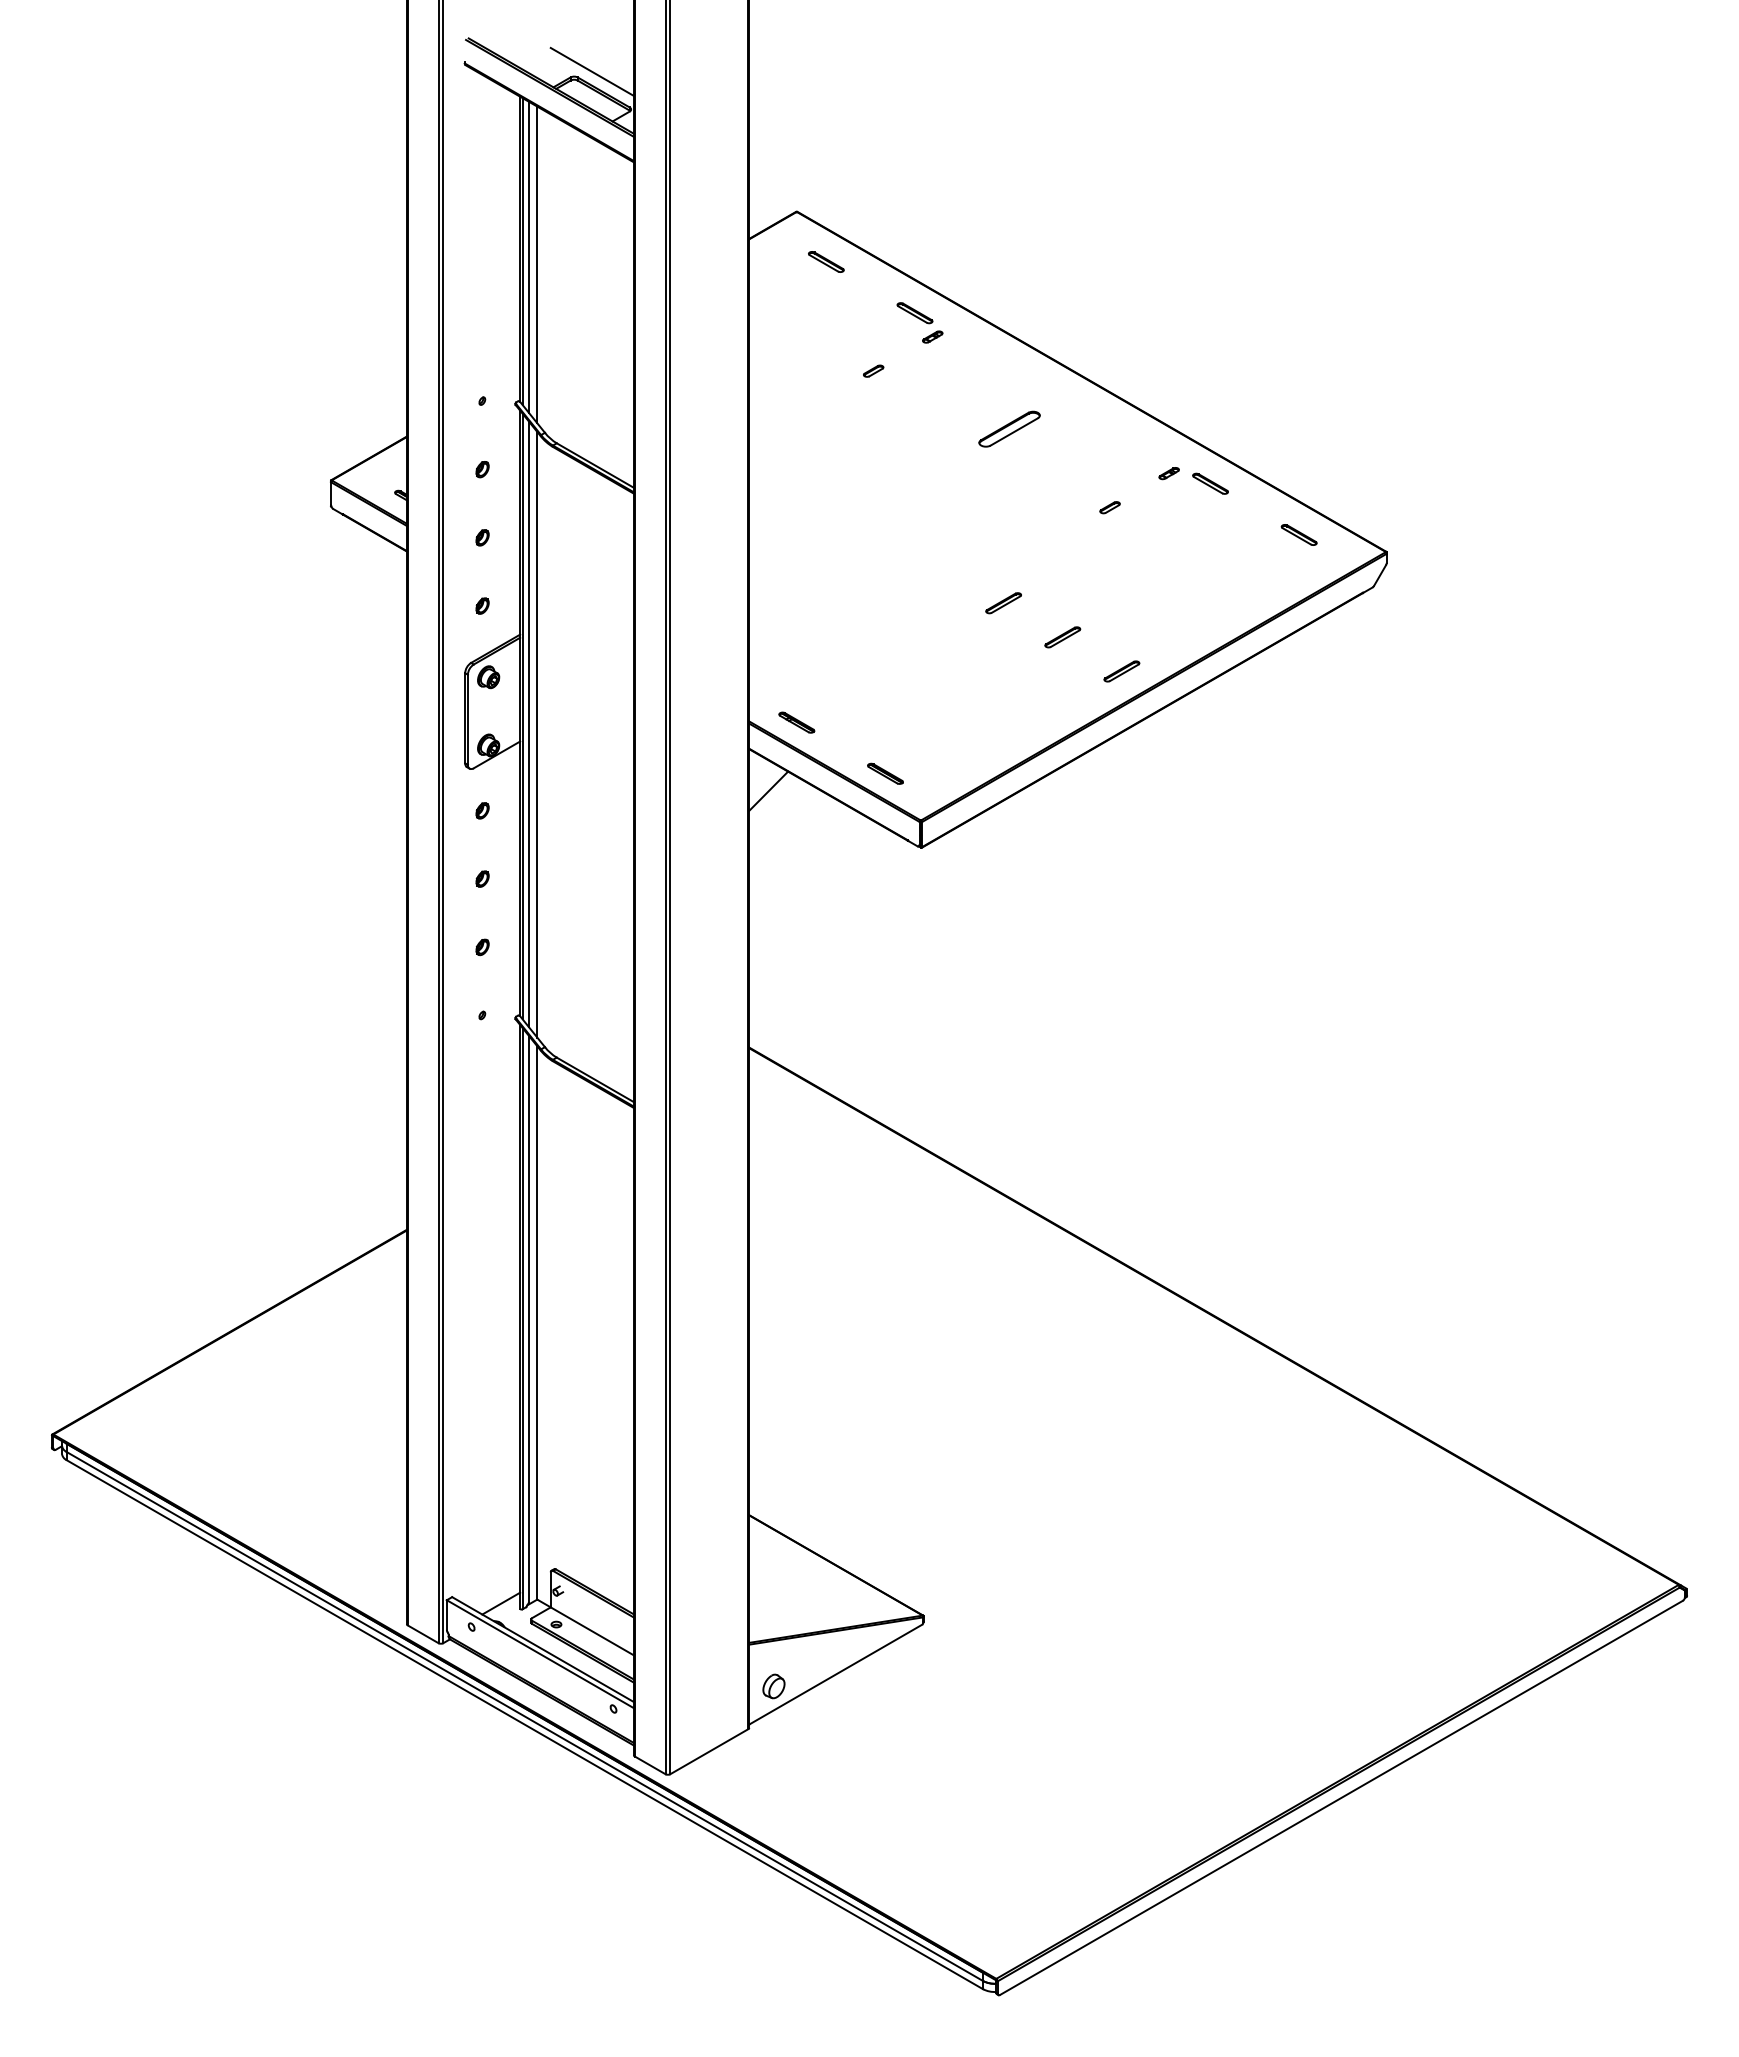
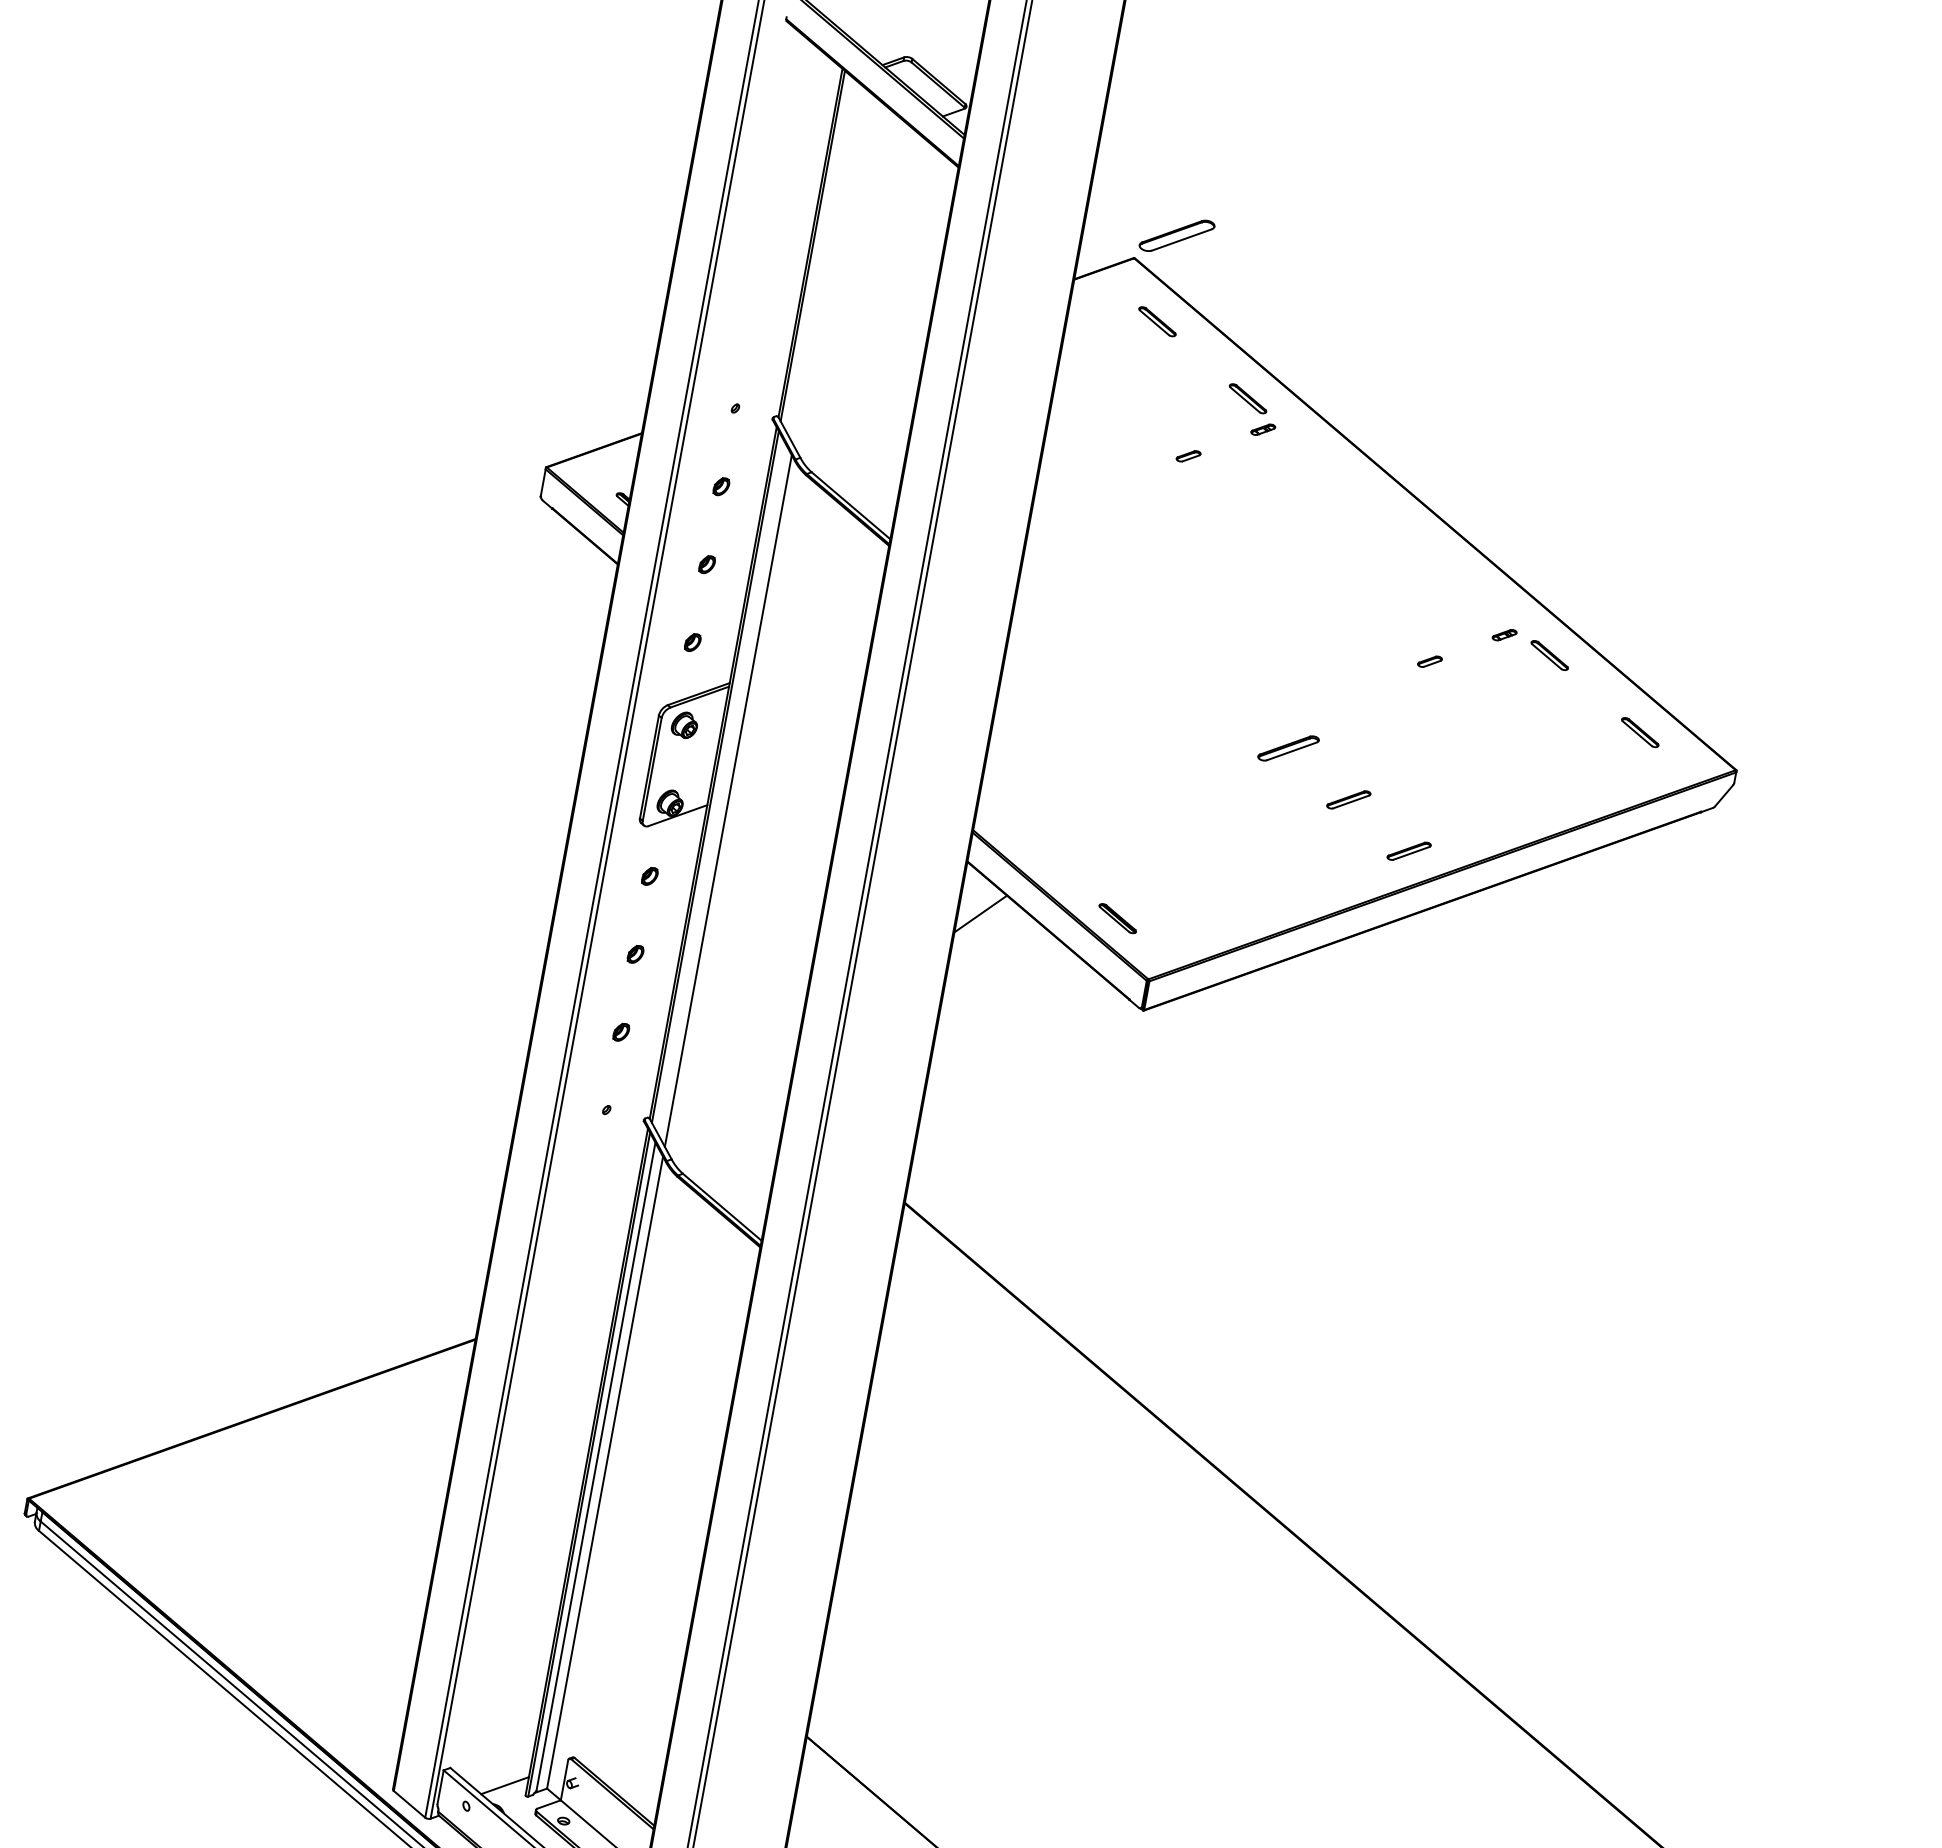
line: (591, 71) -> (929, 54), removed
line: (528, 256) -> (818, 253), removed
line: (537, 264) -> (827, 264), removed
part: (1009, 428) -> (1177, 235), moved
part: (1003, 603) -> (1288, 748), size x1.4
part: (796, 722) -> (1026, 841), removed
line: (528, 723) -> (720, 786), removed

